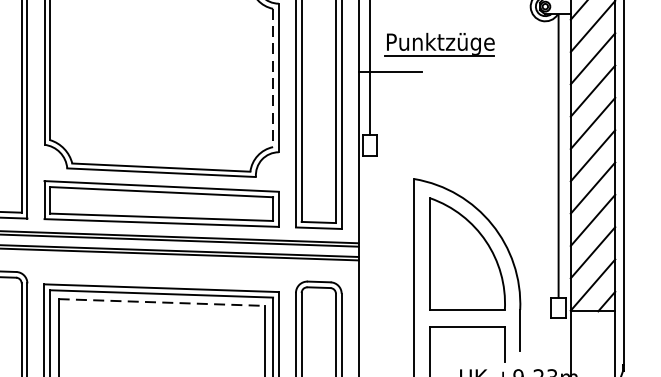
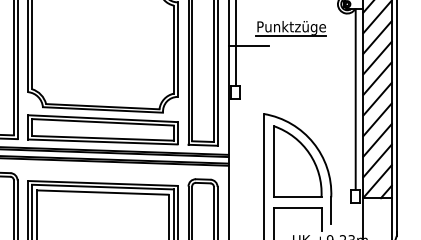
part: (438, 44) -> (290, 28), moved
line: (272, 79) -> (173, 50), dashed -> solid
line: (160, 302) -> (102, 192), dashed -> solid

